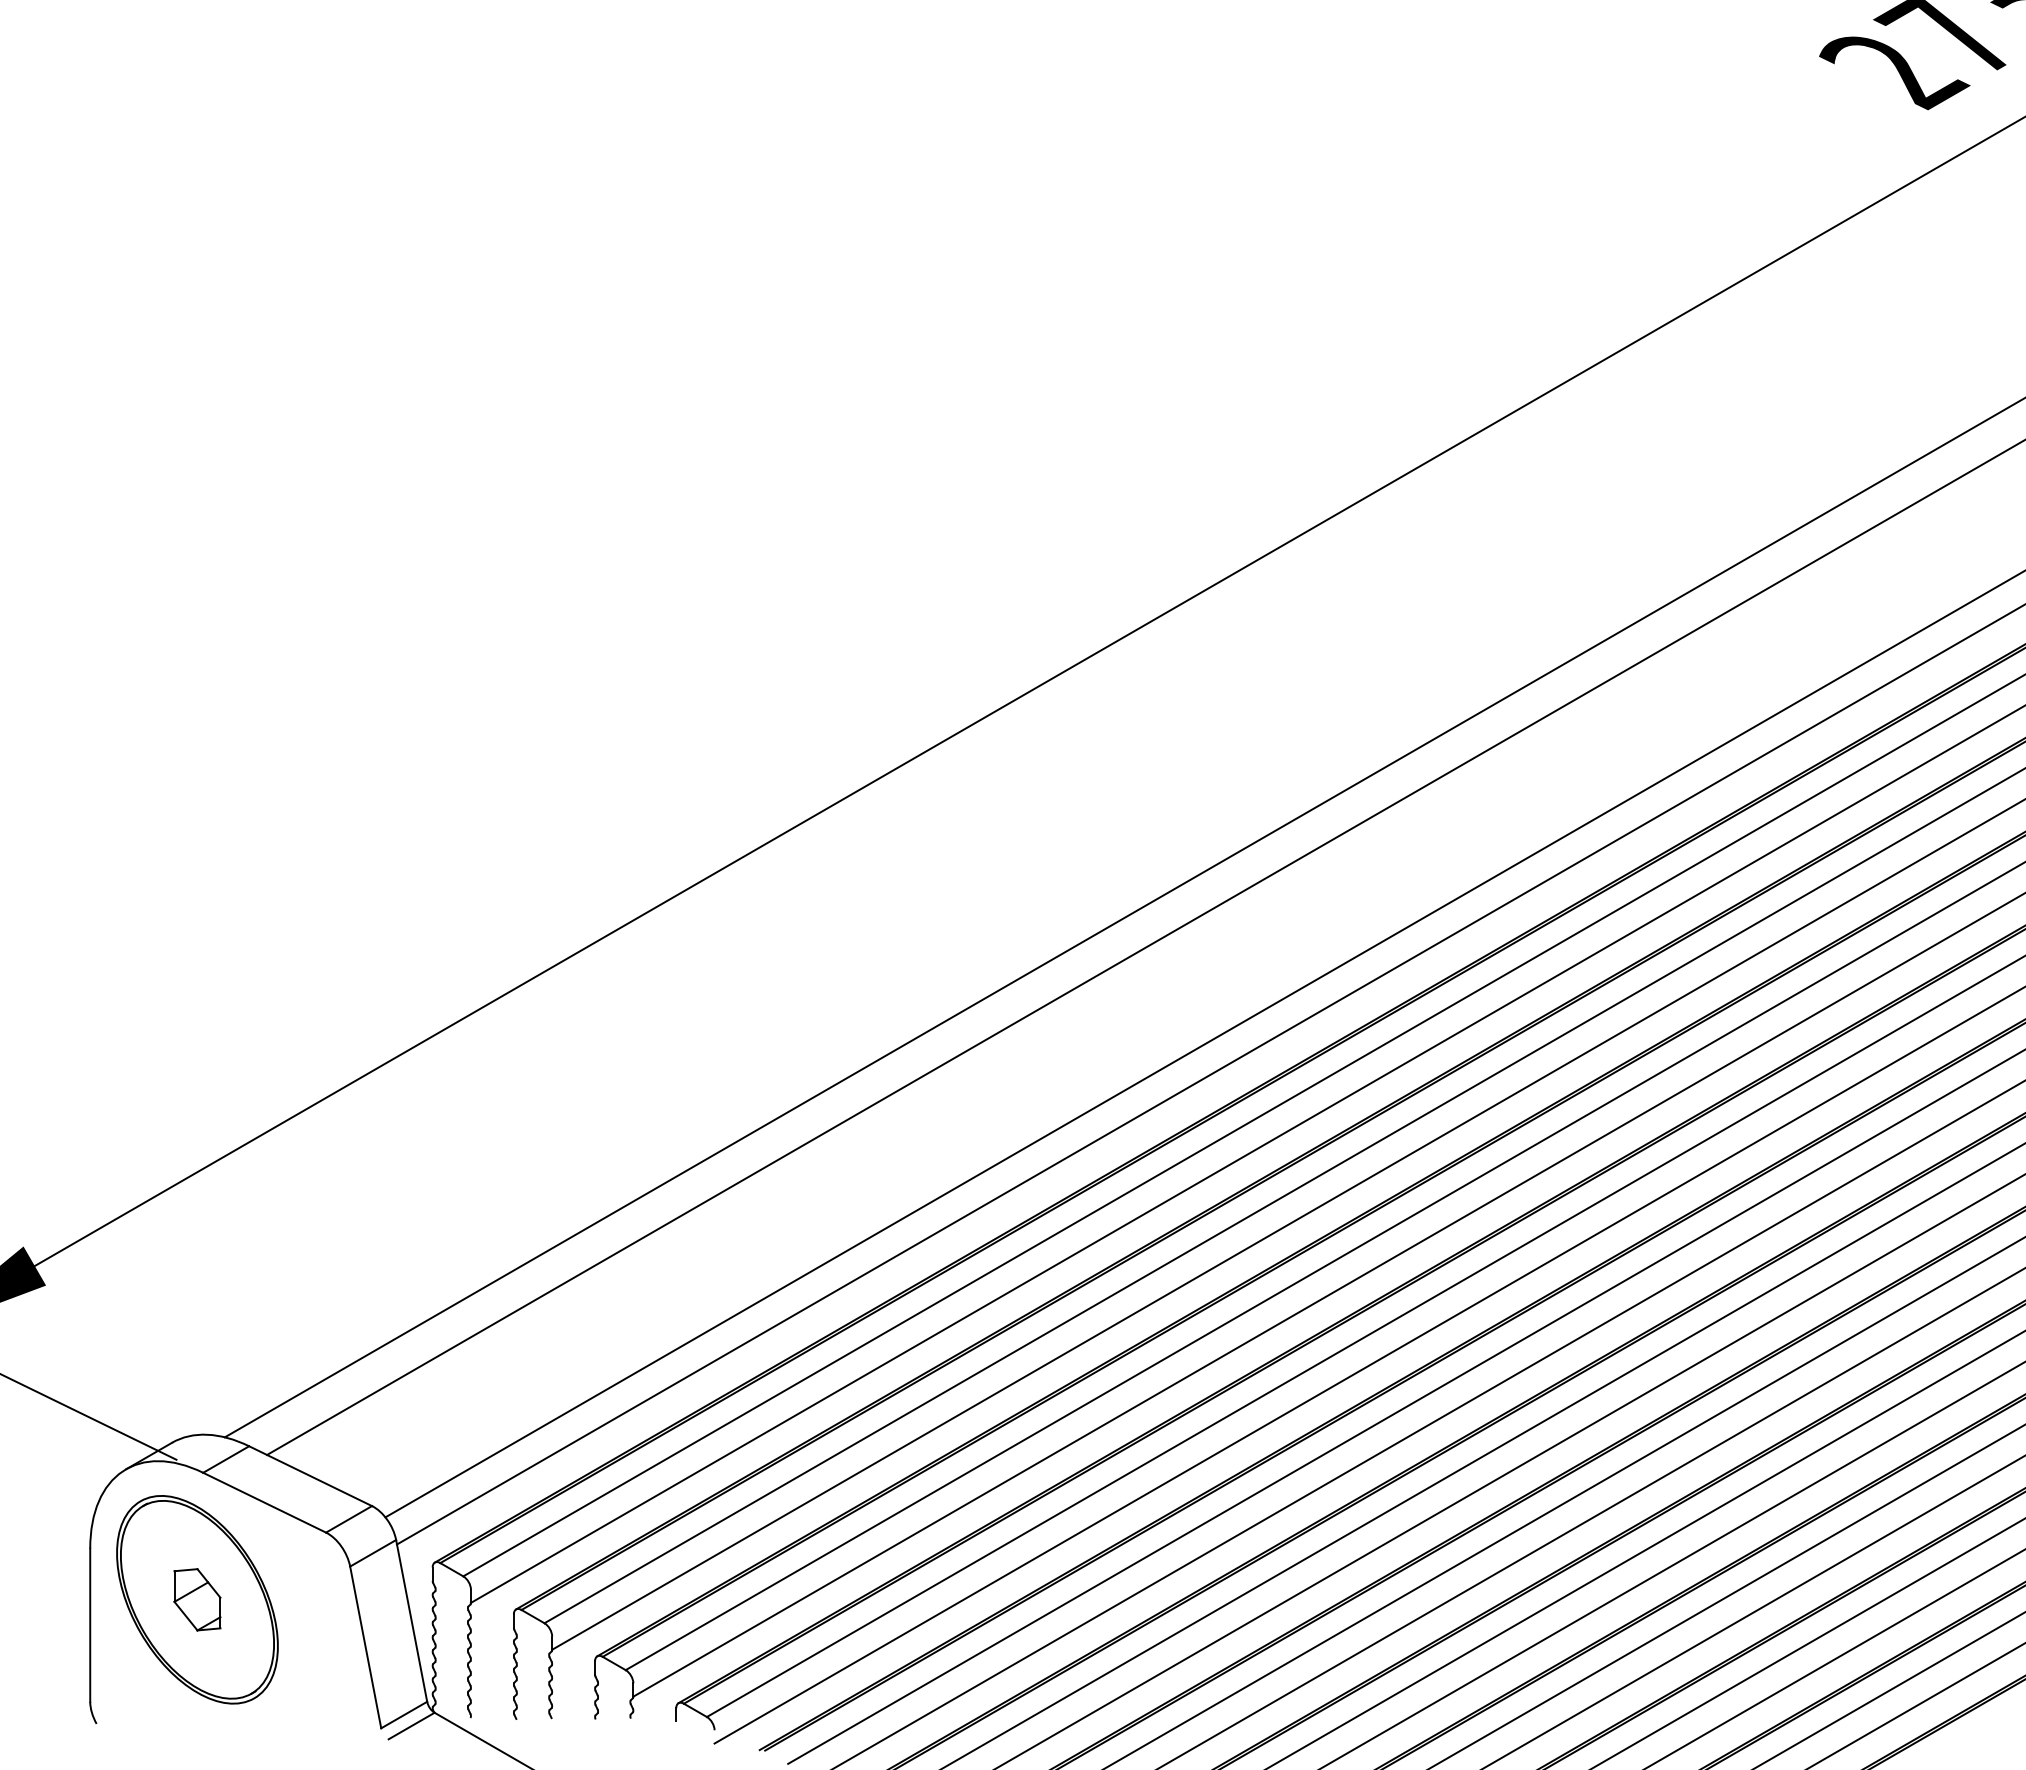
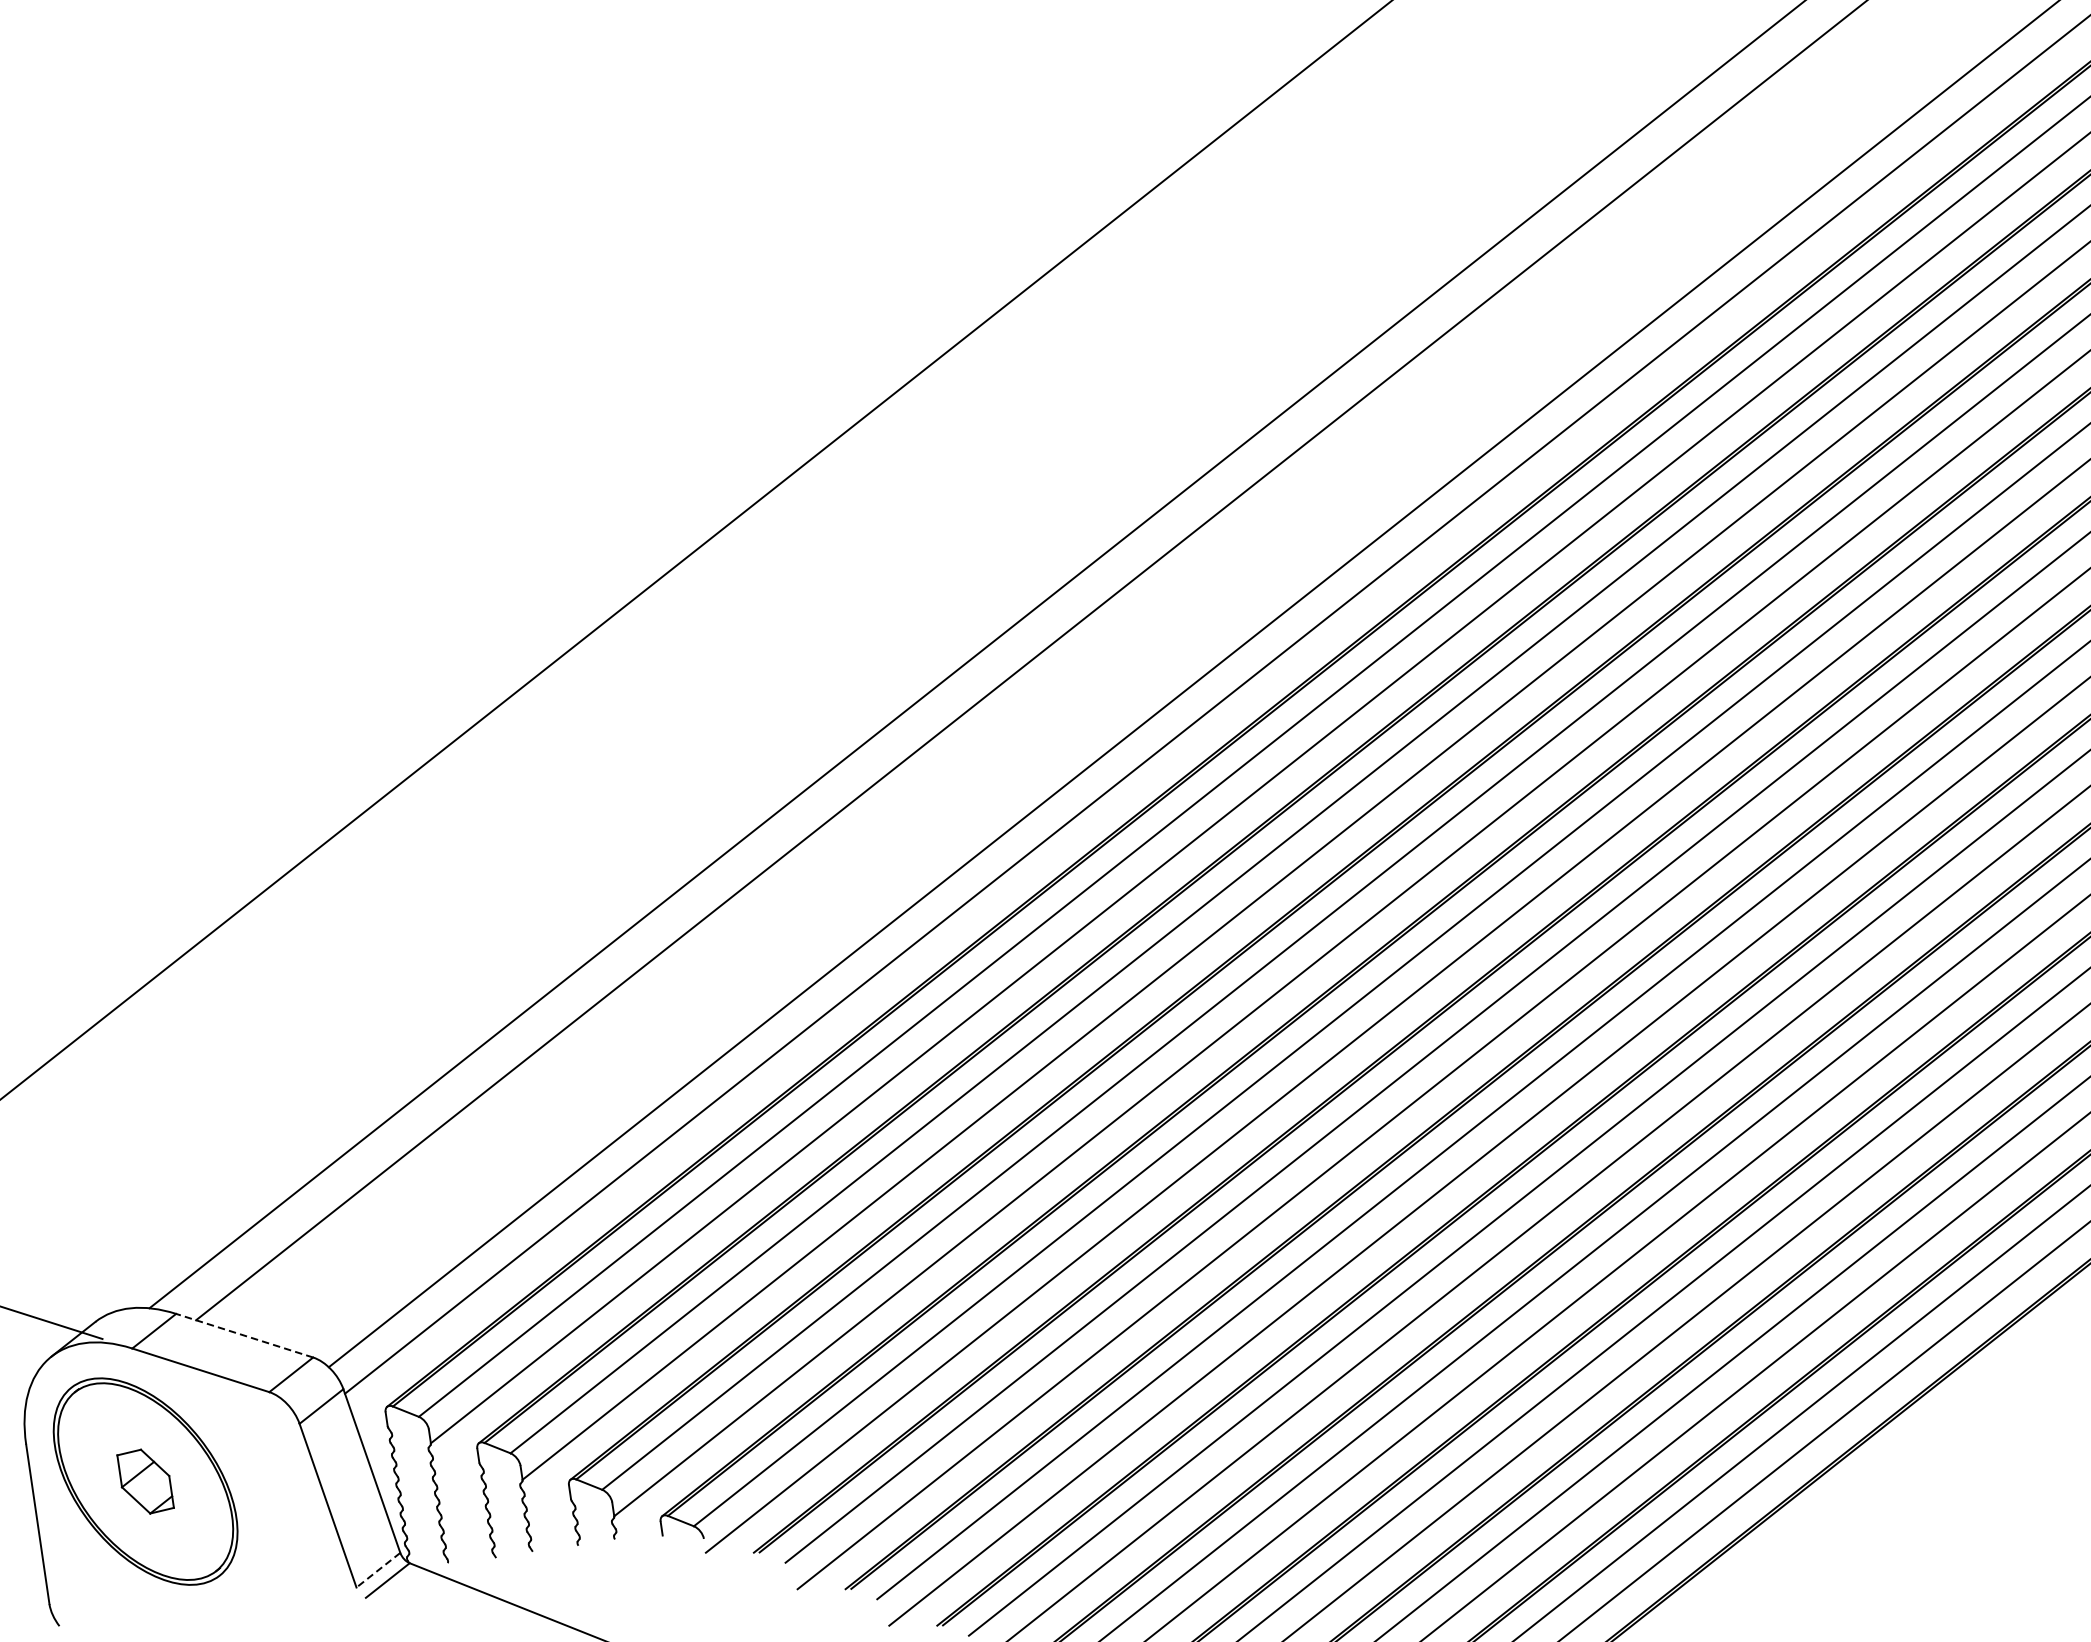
line: (310, 1475) -> (244, 1335), solid -> dashed
line: (404, 1715) -> (378, 1570), solid -> dashed

